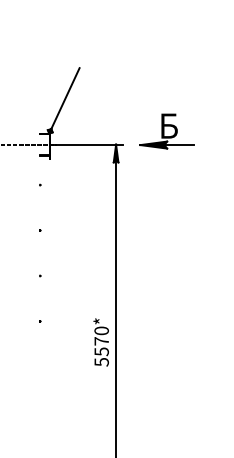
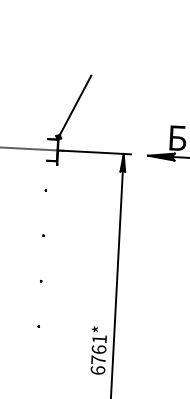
text: (101, 346) -> (98, 354), 5570* -> 6761*

